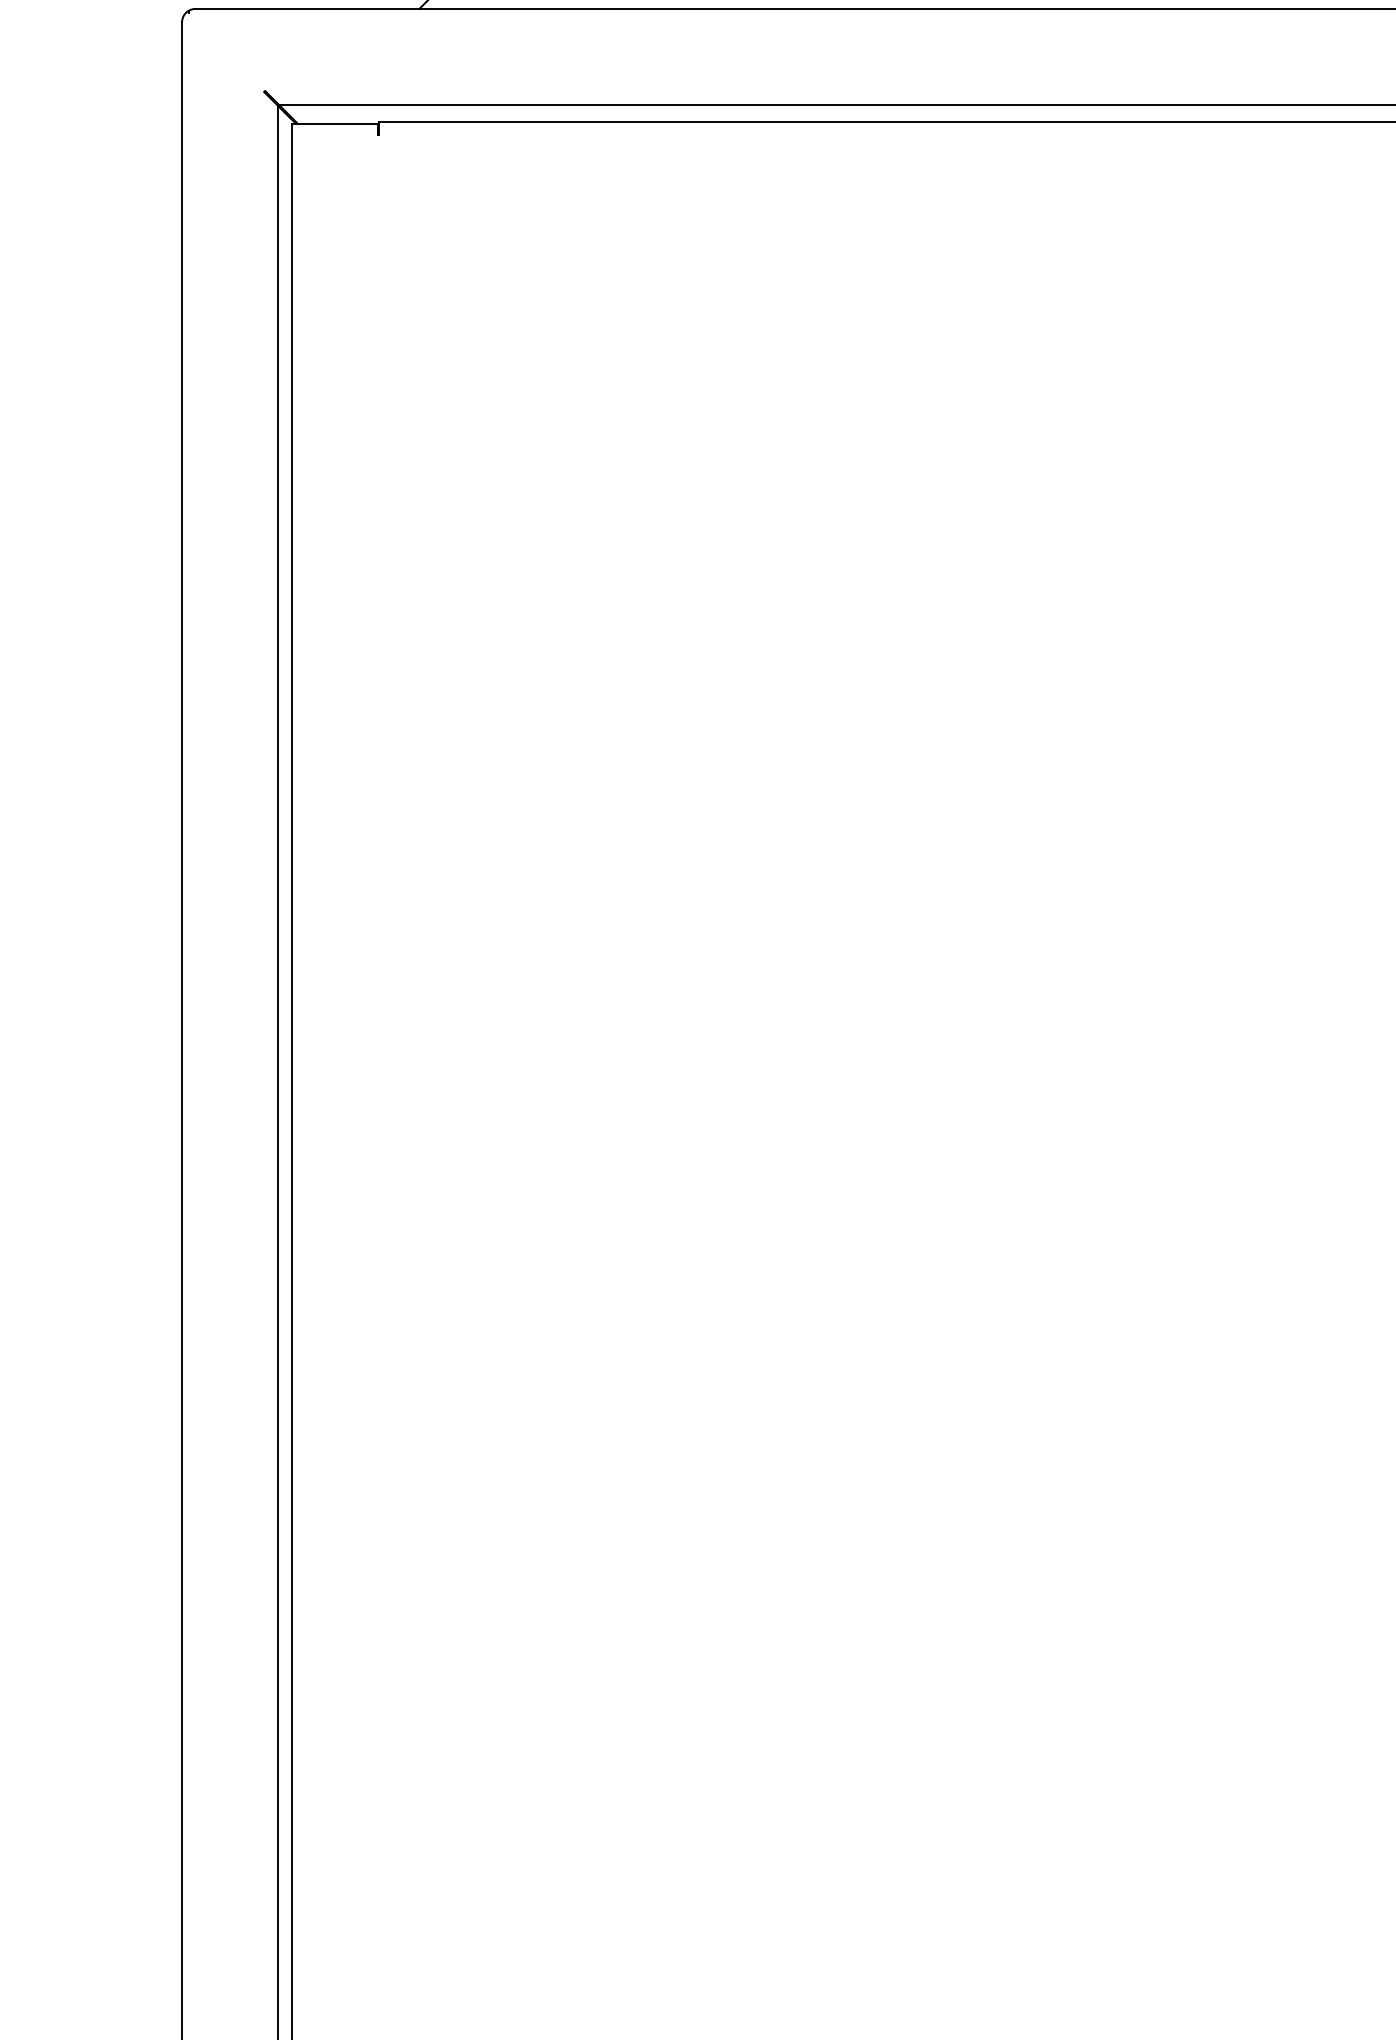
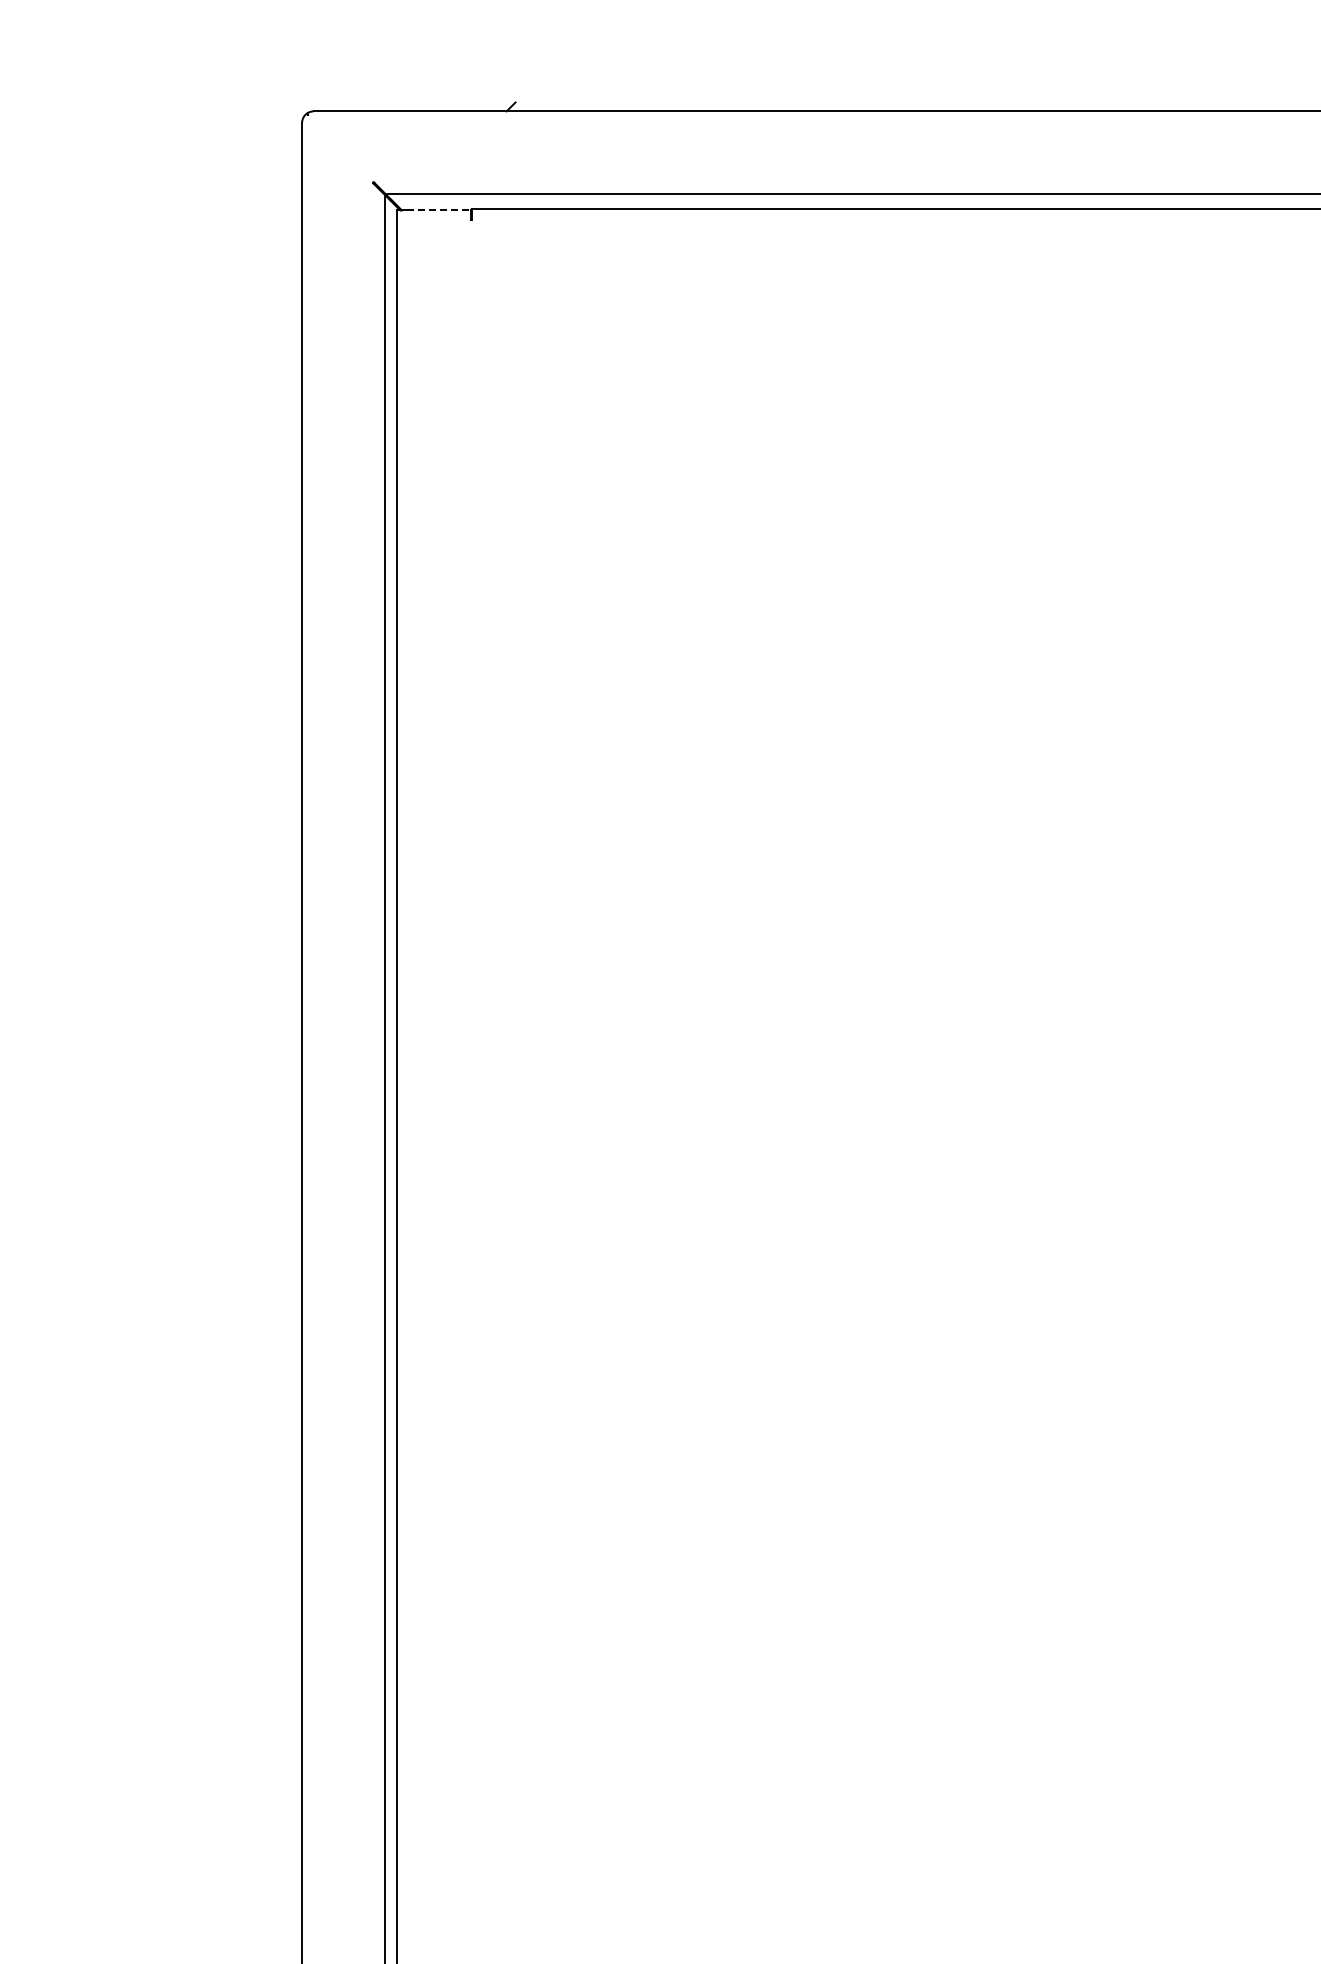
line: (341, 123) -> (439, 210), solid -> dashed

